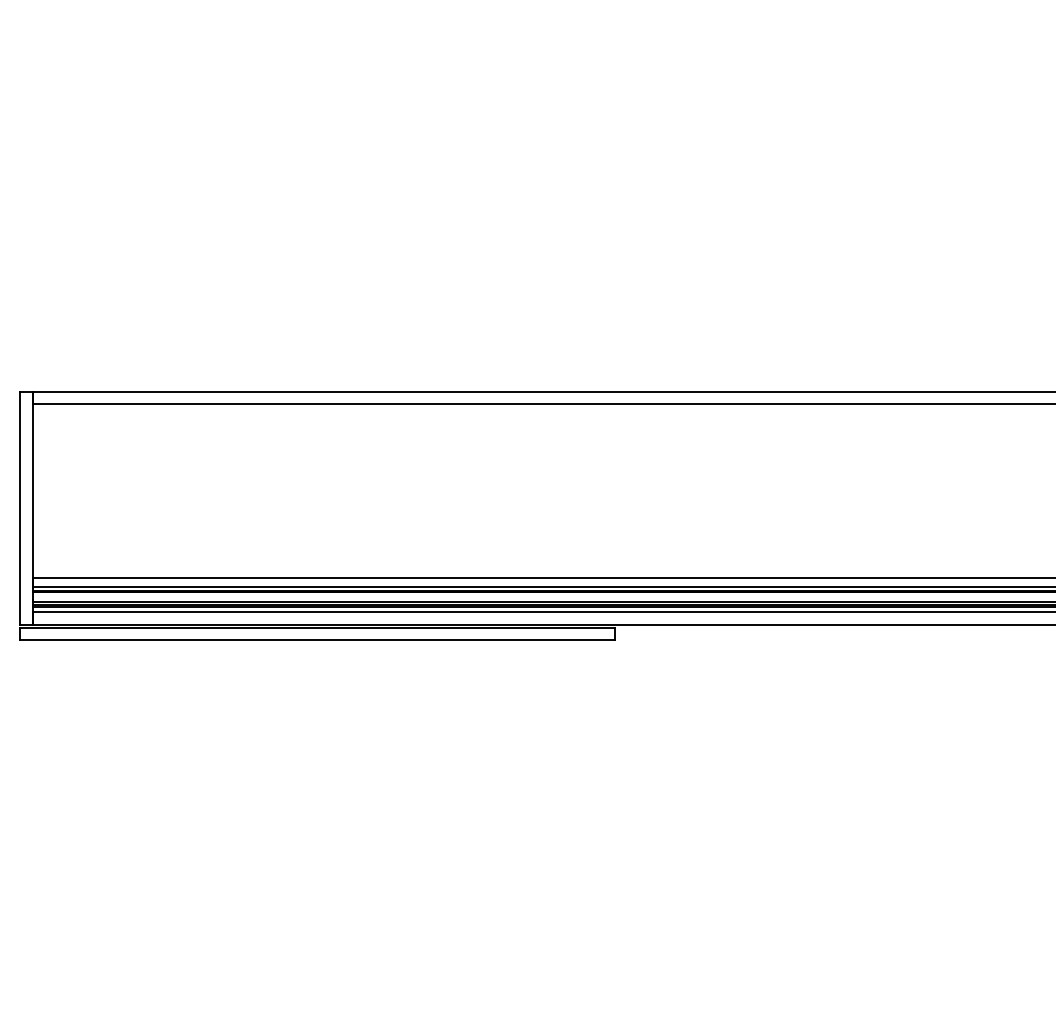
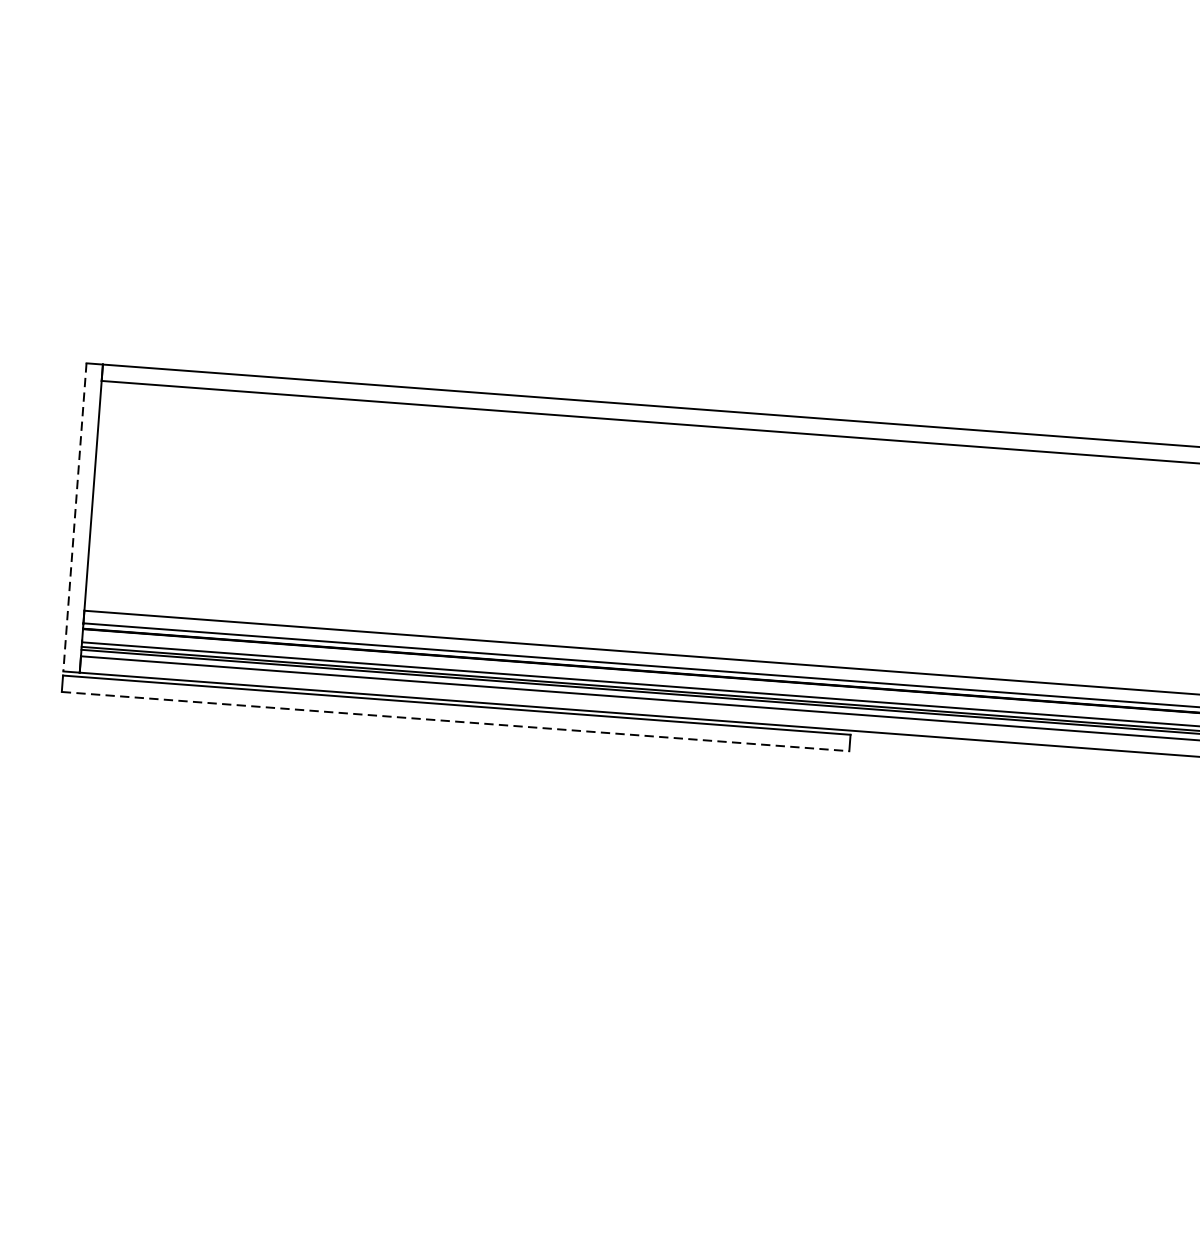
line: (20, 508) -> (75, 517), solid -> dashed
line: (317, 640) -> (455, 722), solid -> dashed

